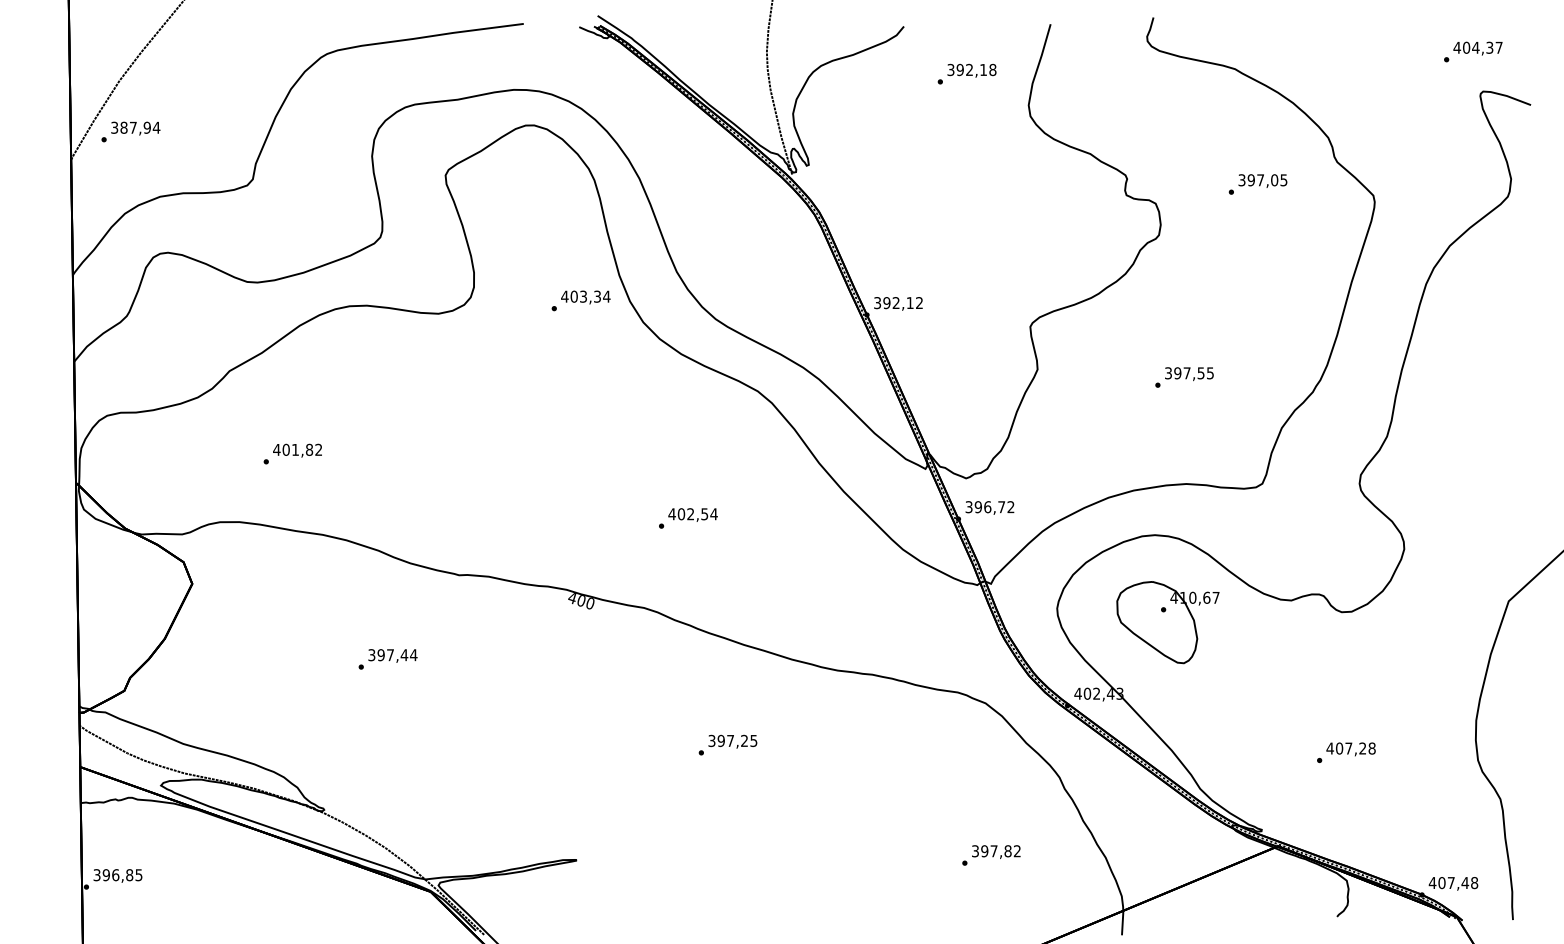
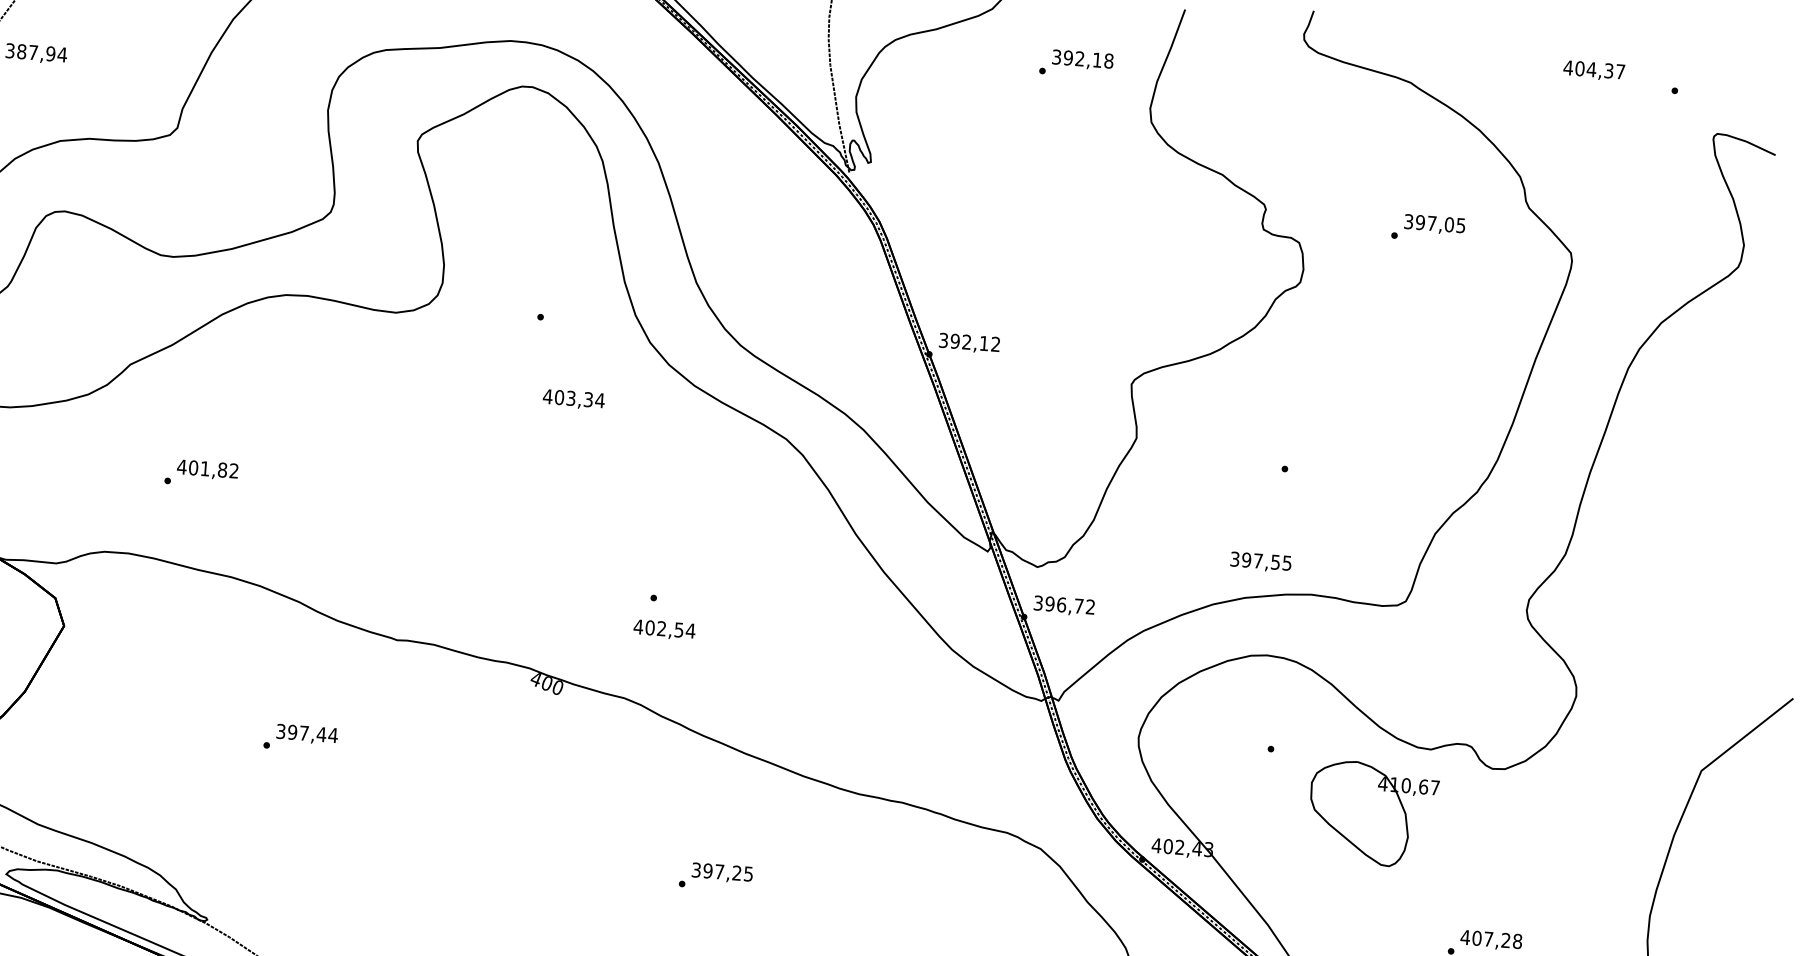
text: (1477, 48) -> (1593, 70), moved
text: (585, 297) -> (573, 399), moved
text: (1189, 374) -> (1261, 562), moved
text: (692, 514) -> (663, 629), moved
part: (1167, 622) -> (1372, 813), moved

